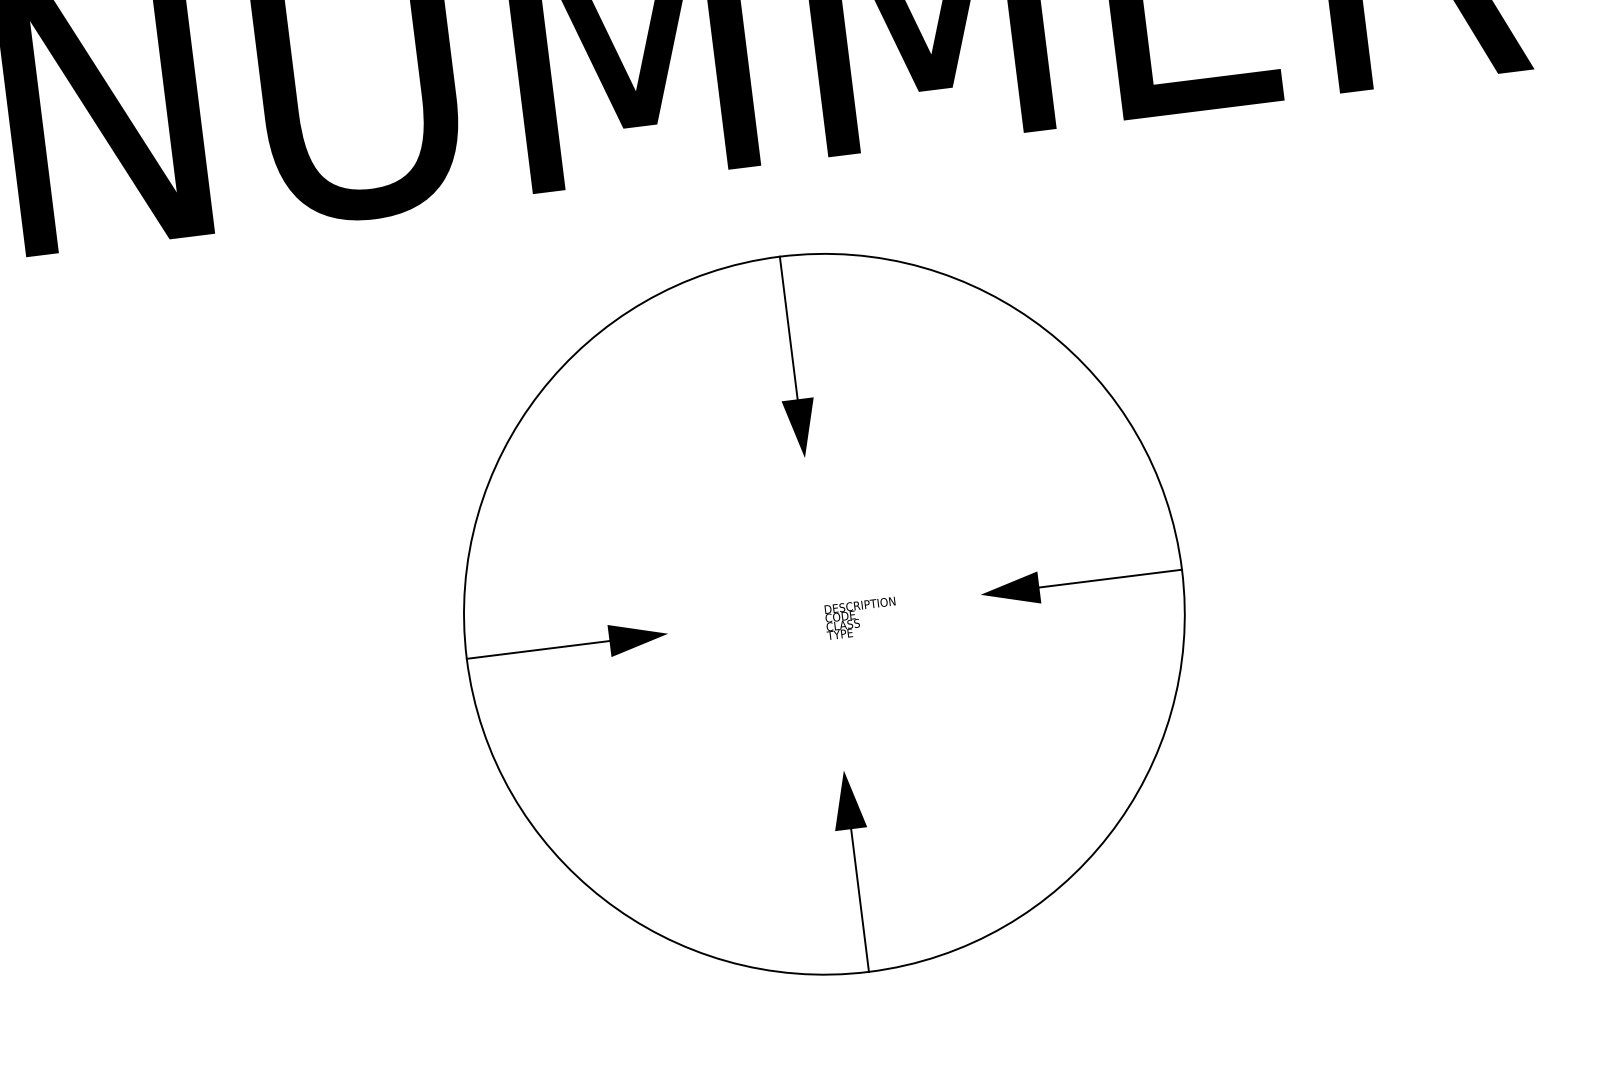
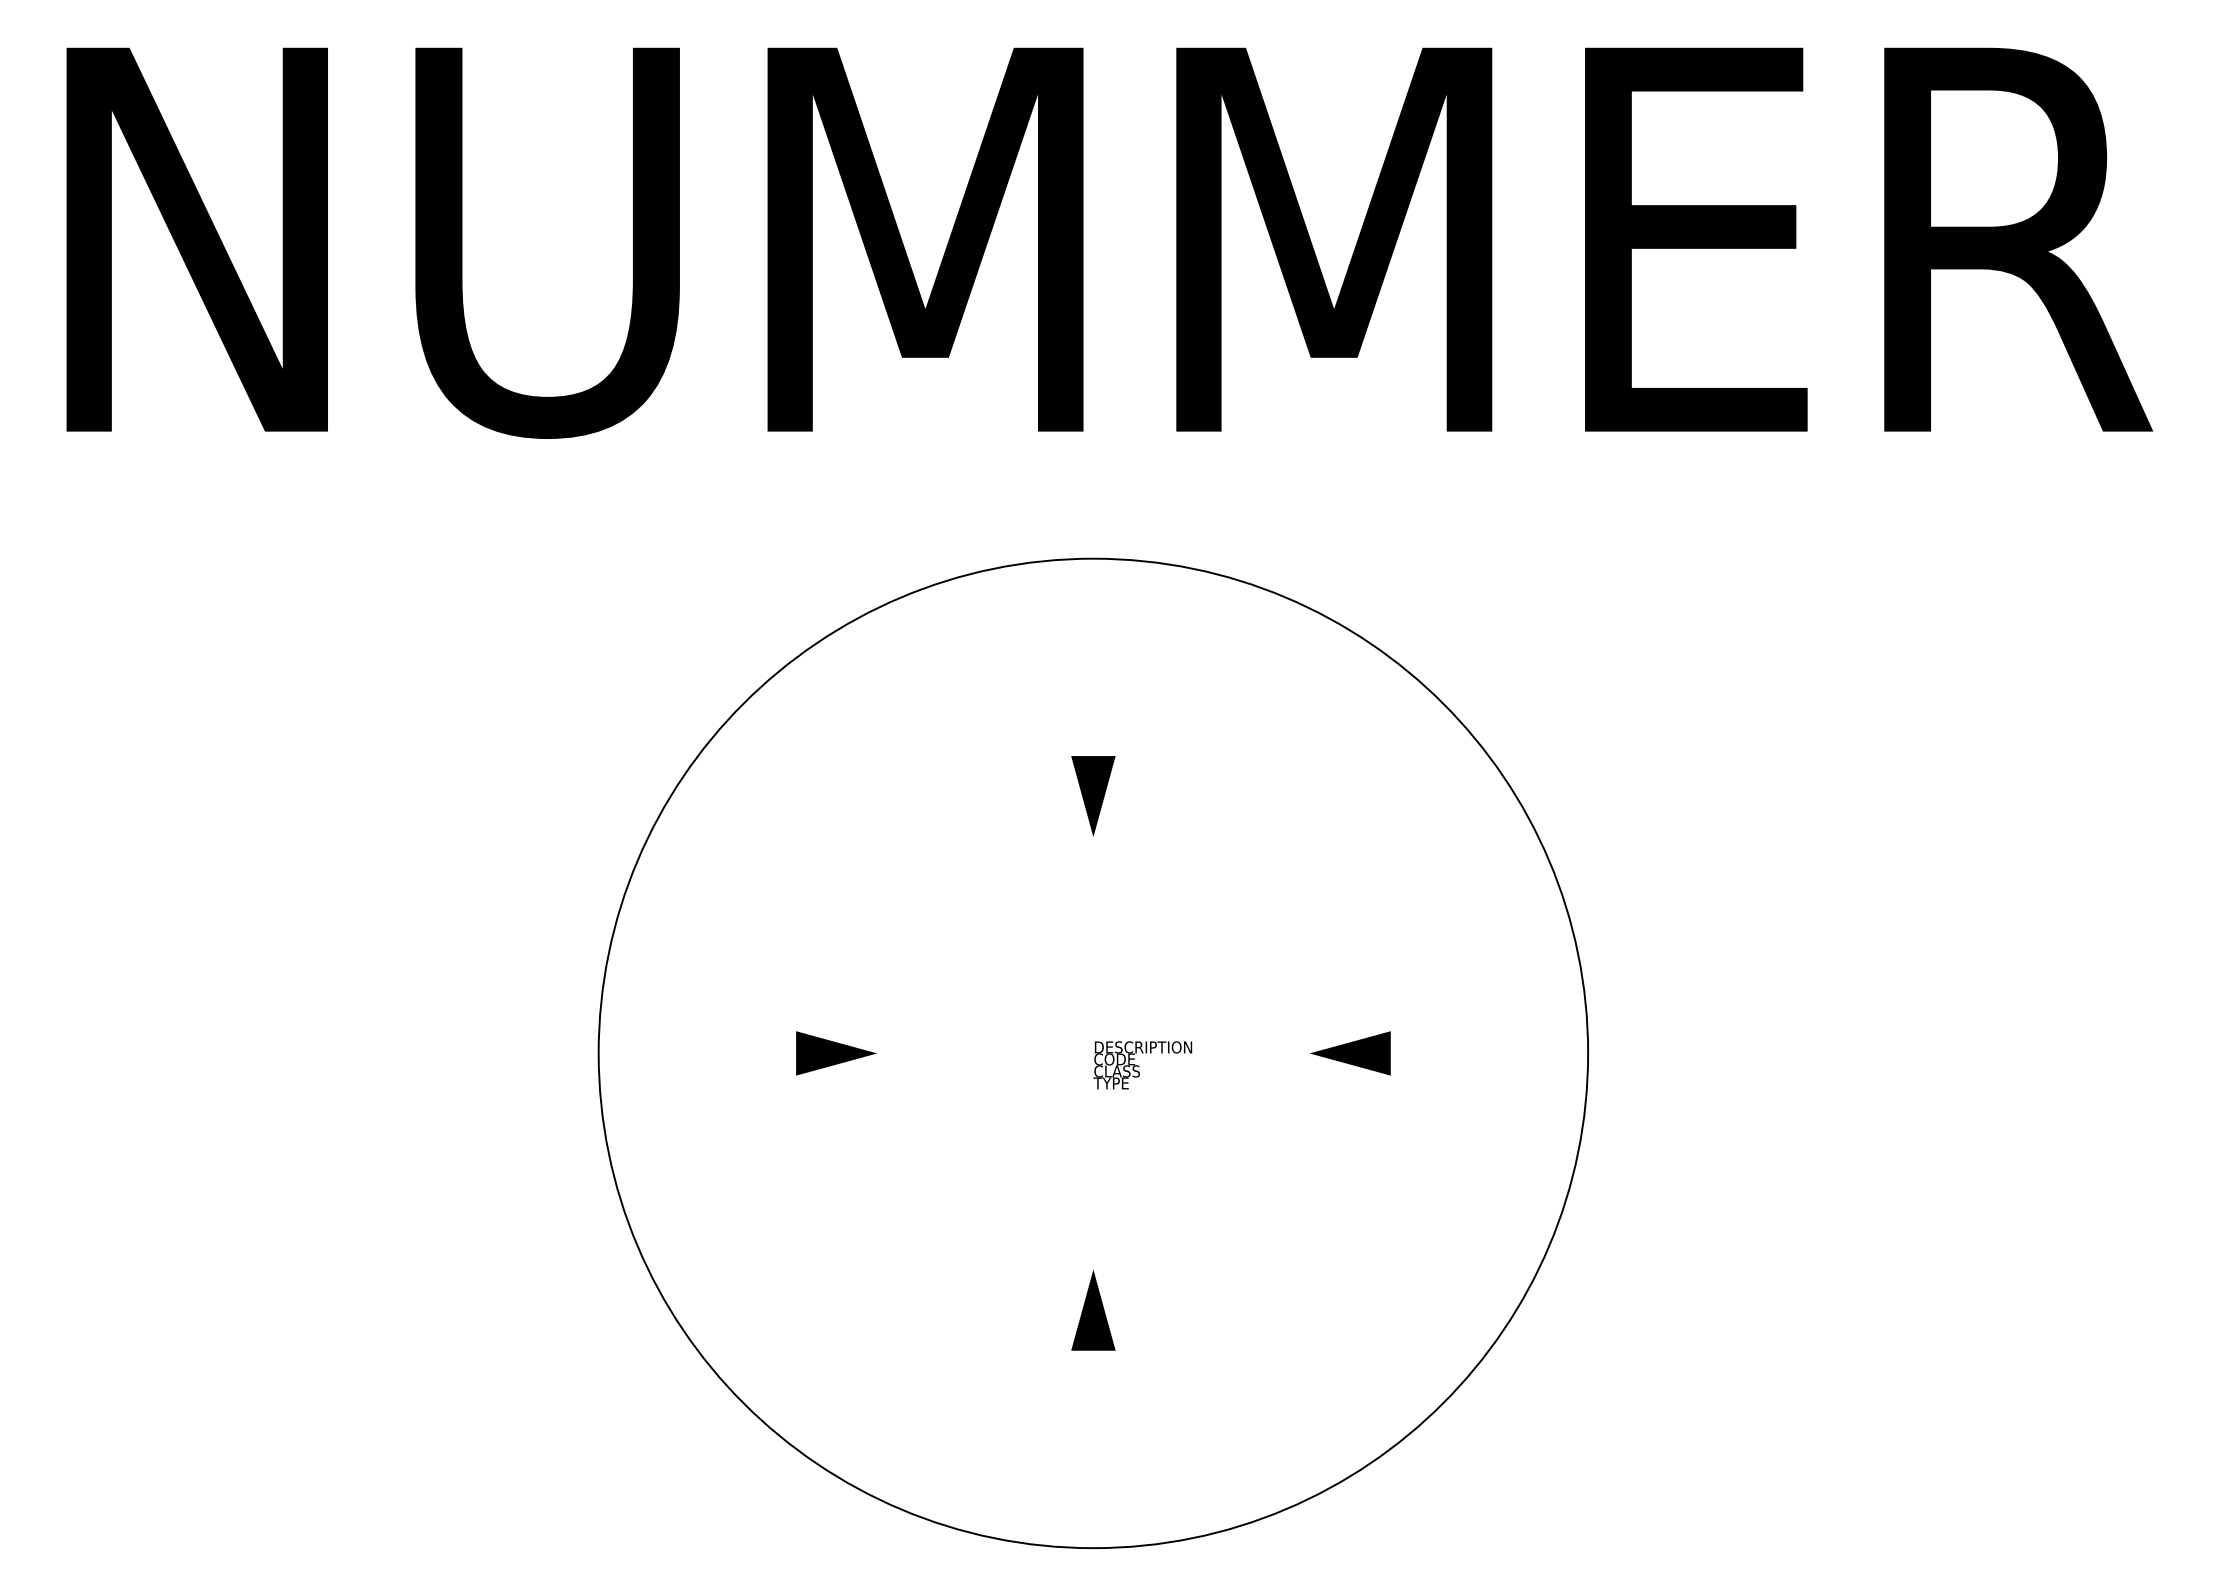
line: (788, 328) -> (1093, 657), removed
line: (1110, 578) -> (1489, 1053), removed
line: (538, 649) -> (697, 1053), removed
line: (860, 900) -> (1093, 1449), removed

